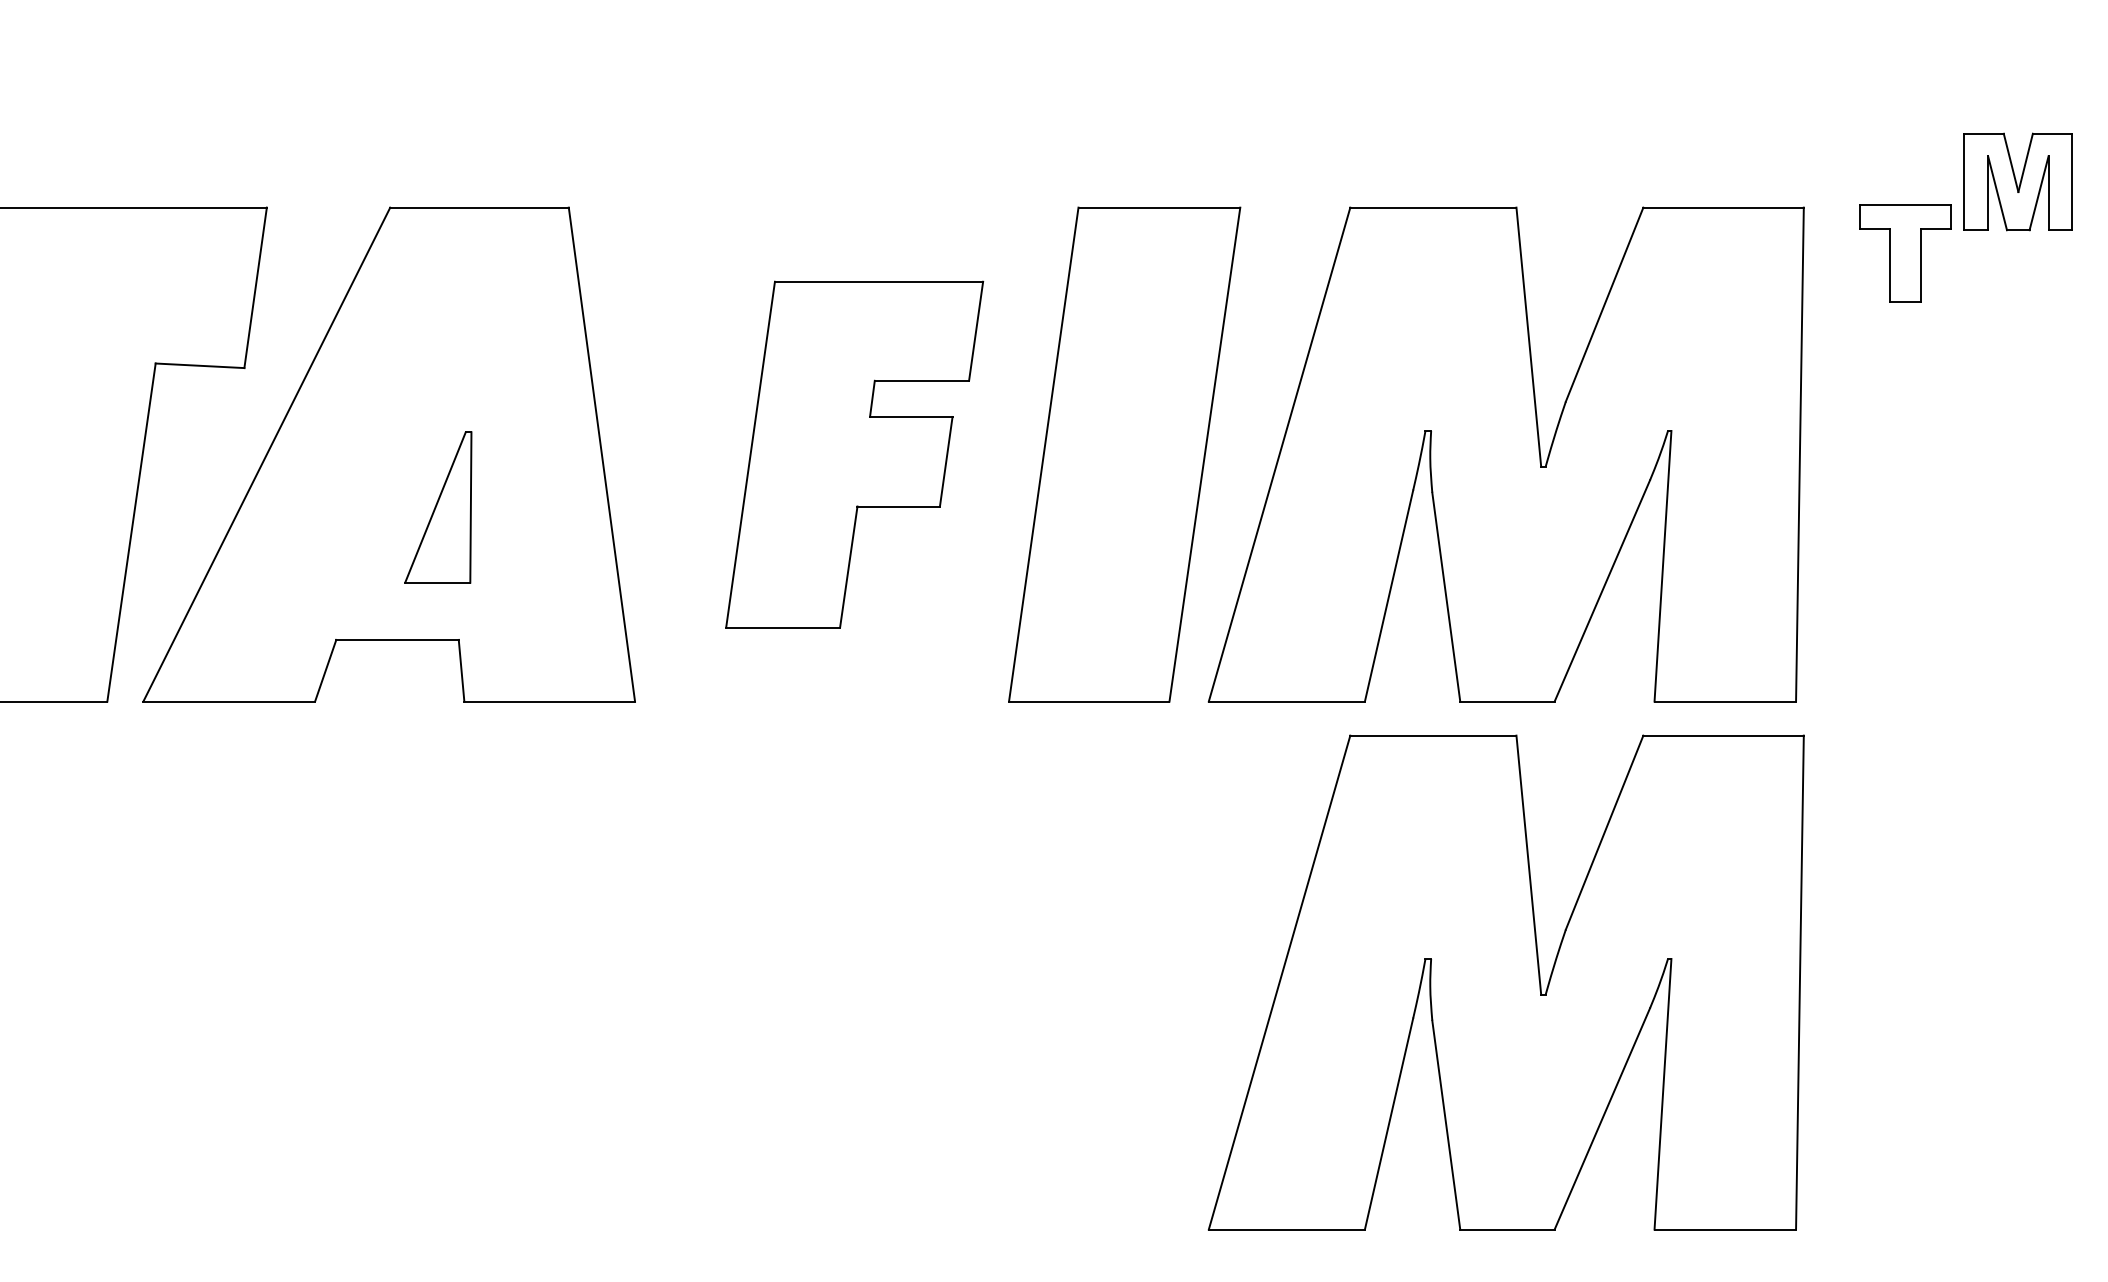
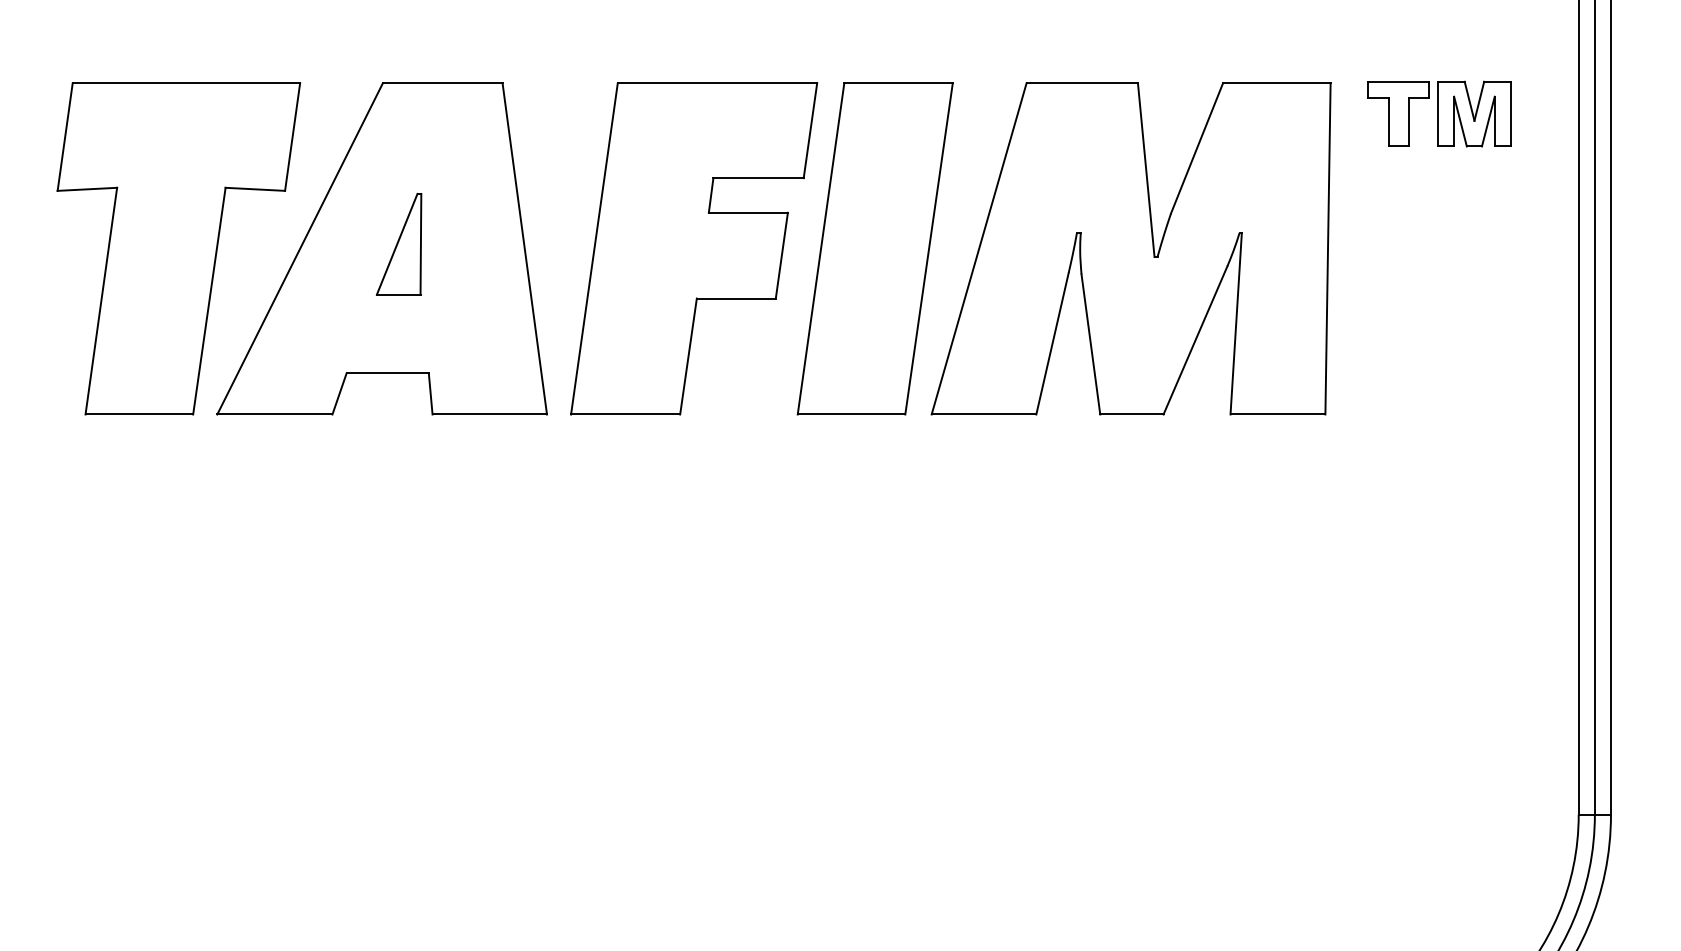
part: (2018, 181) -> (1474, 113), moved
part: (855, 454) -> (694, 248), size x1.43
part: (438, 506) -> (399, 243), moved
part: (1505, 982) -> (1130, 602), removed

